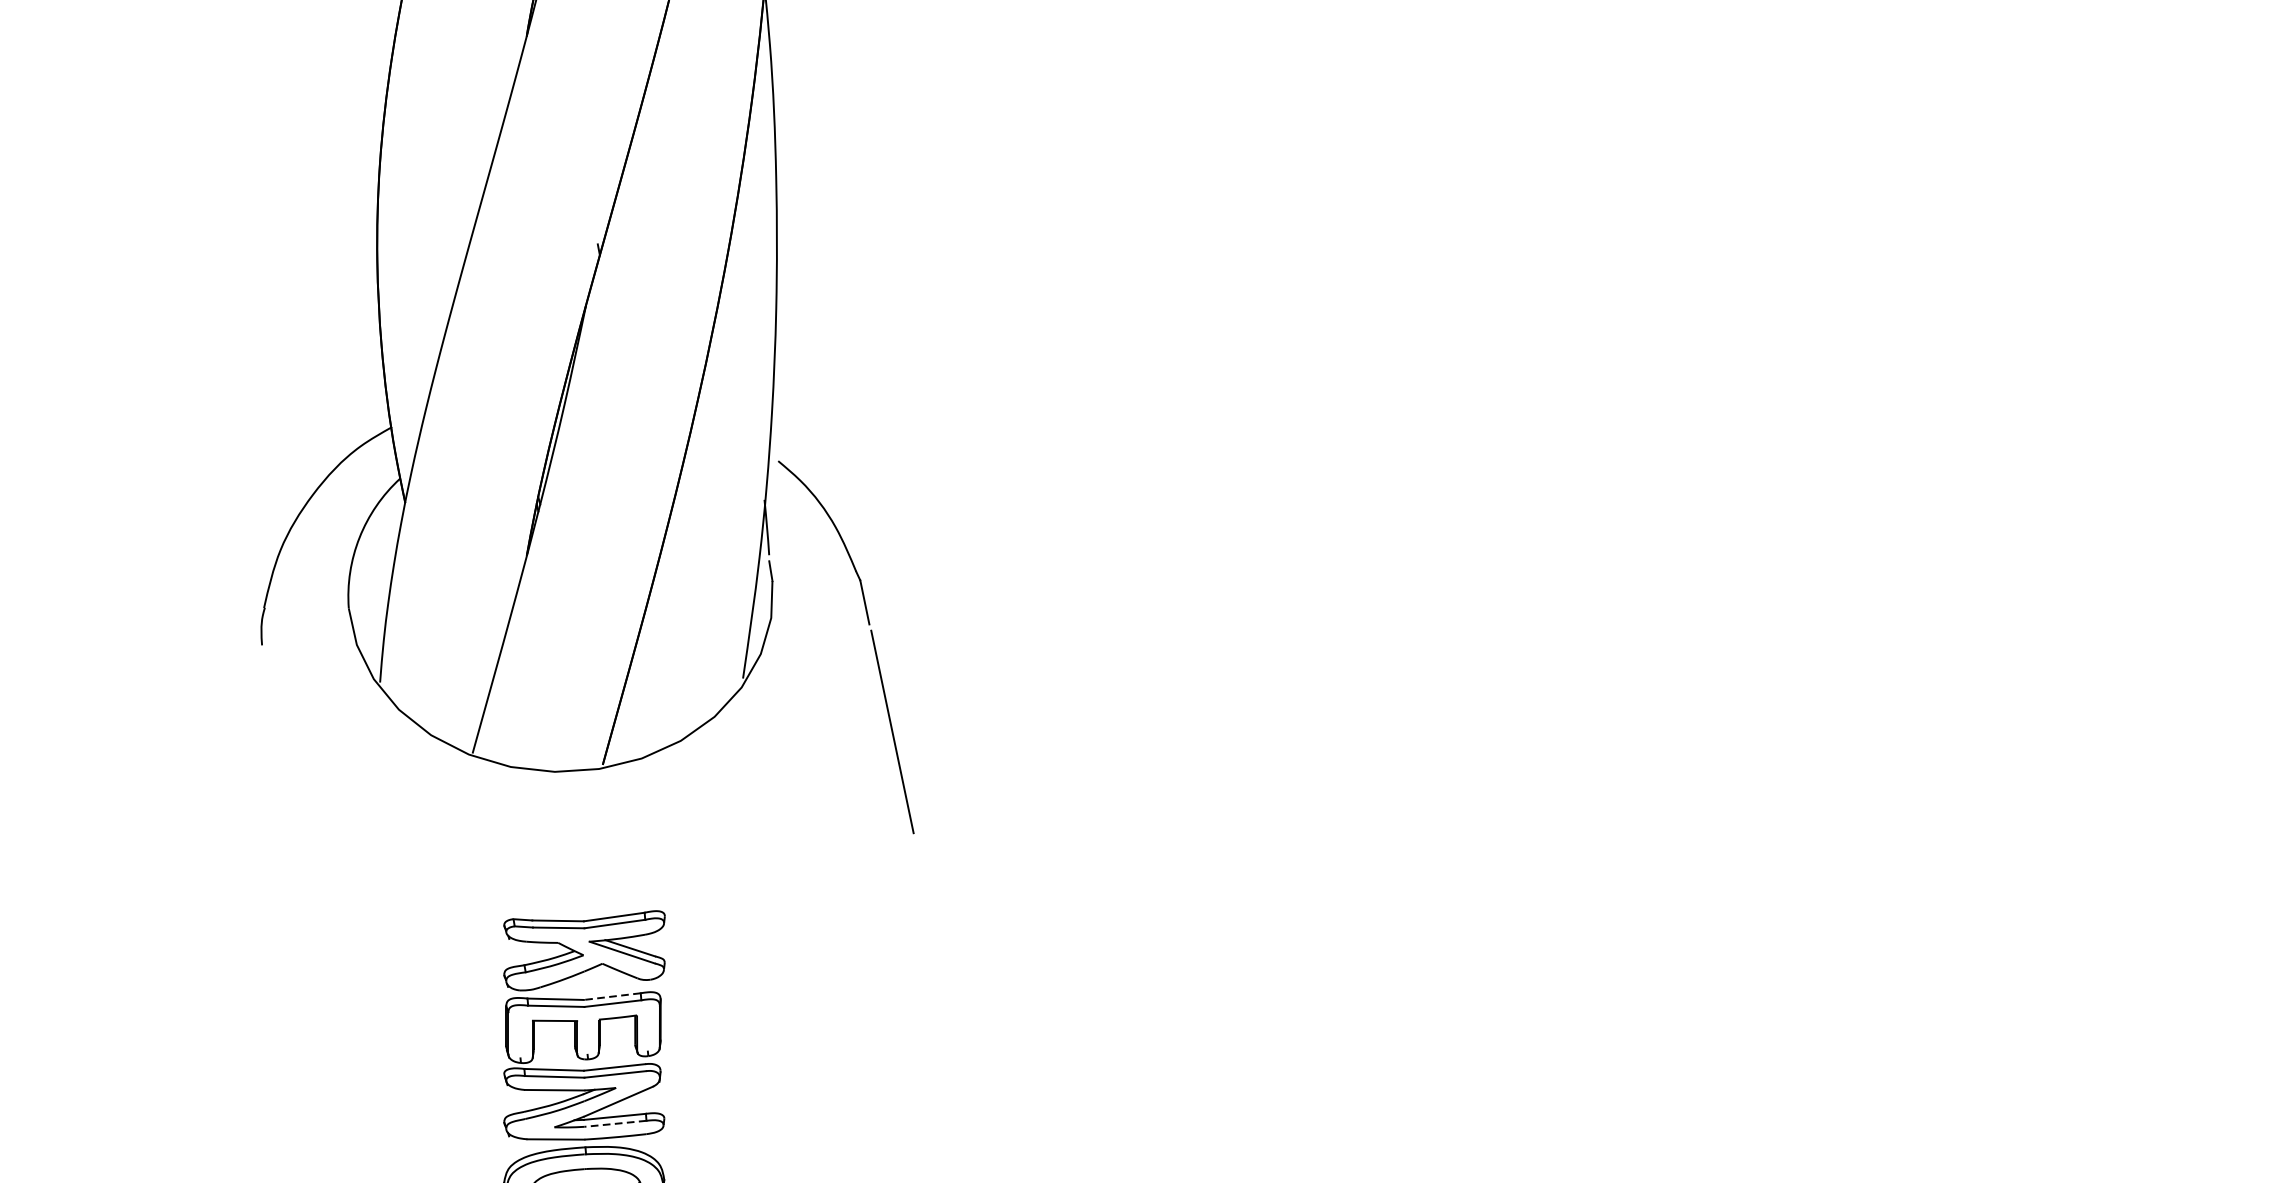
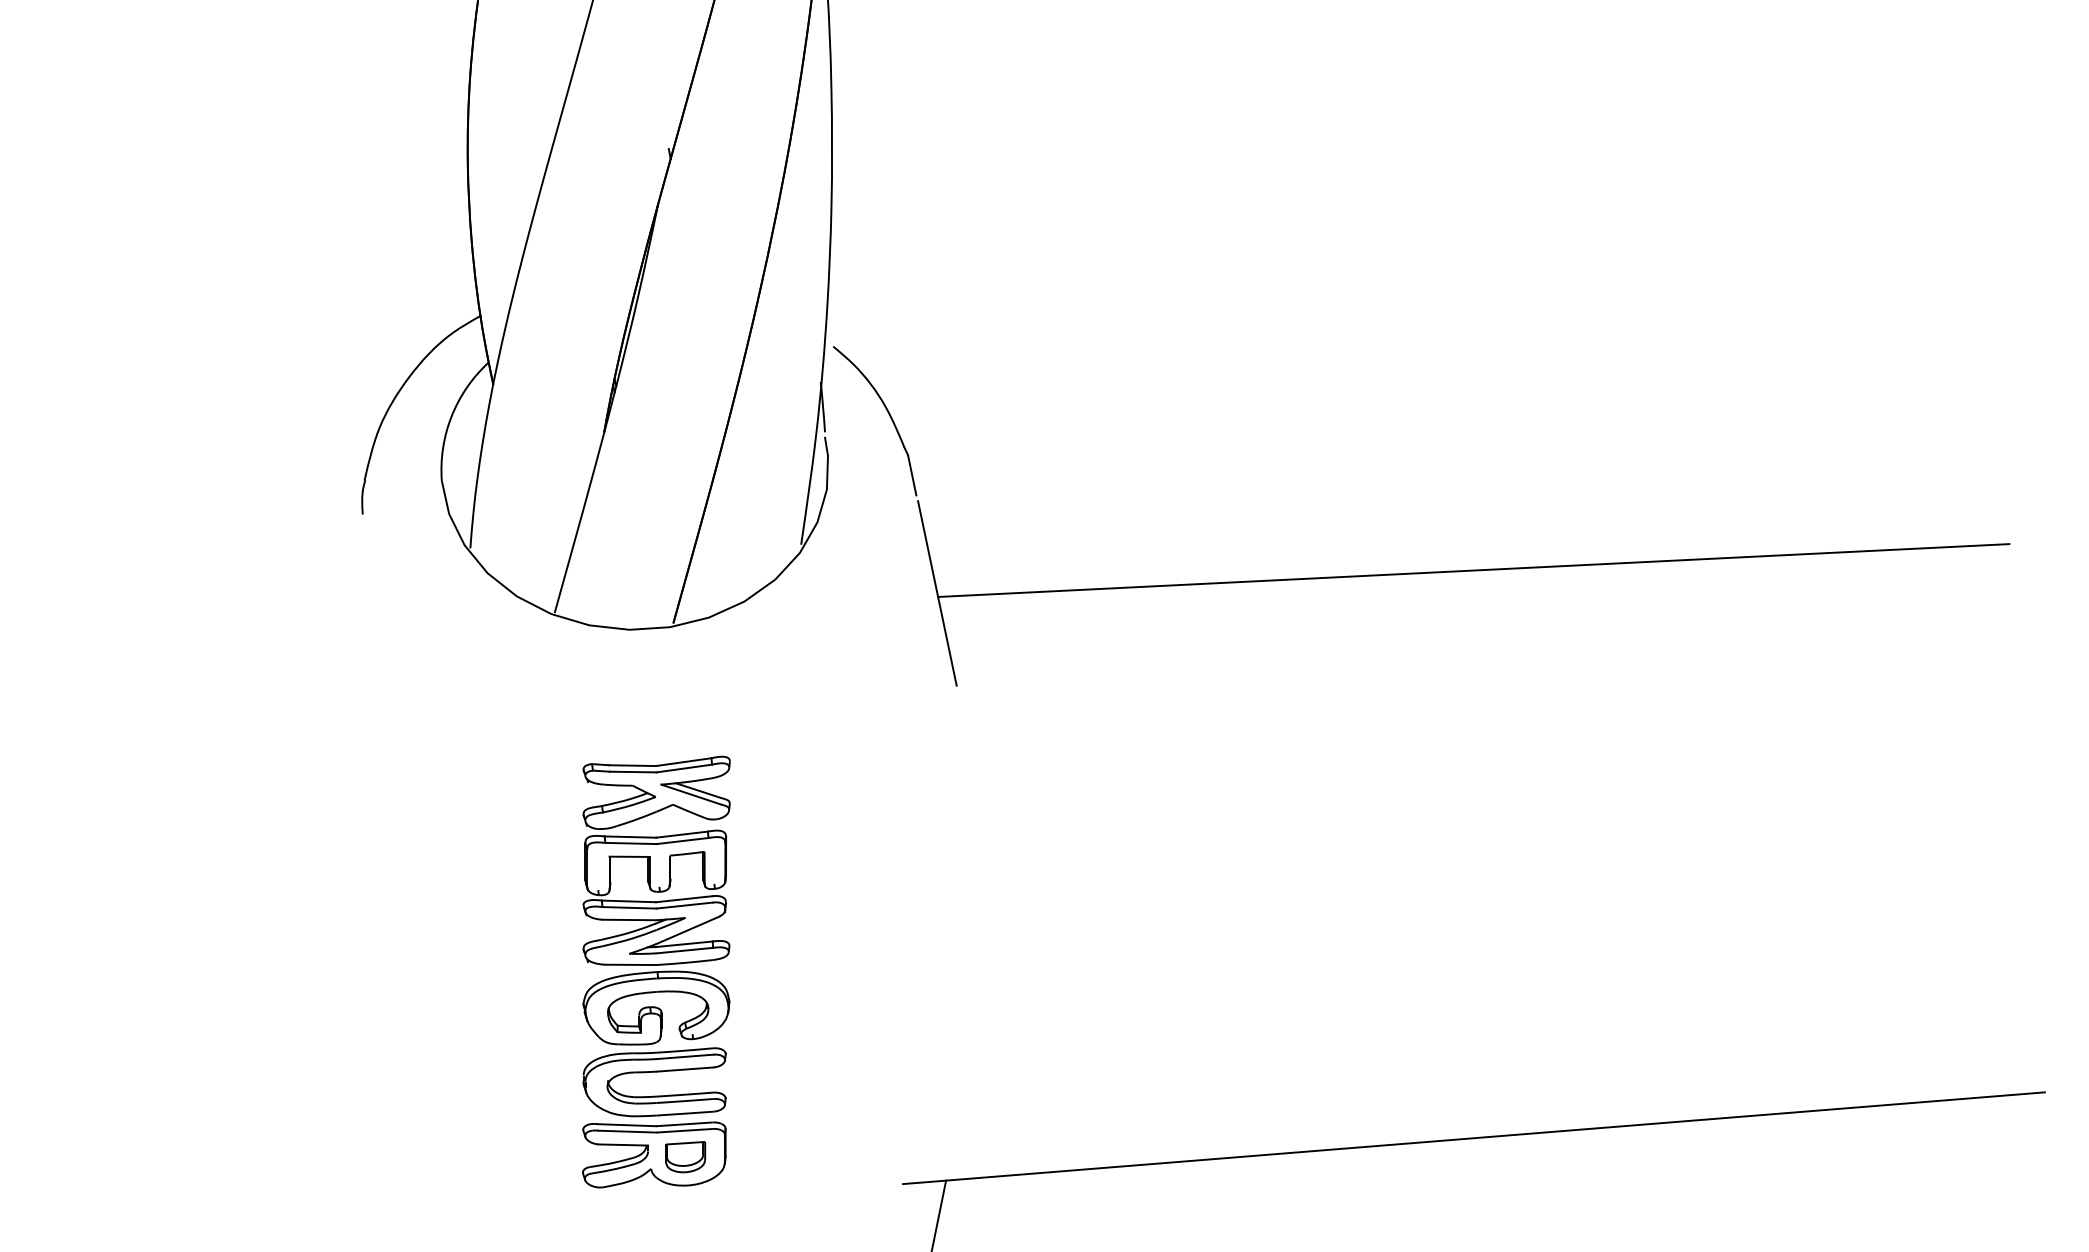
line: (1480, 706) -> (1473, 570), added
line: (611, 996) -> (681, 834), dashed -> solid
line: (615, 1123) -> (684, 950), dashed -> solid

